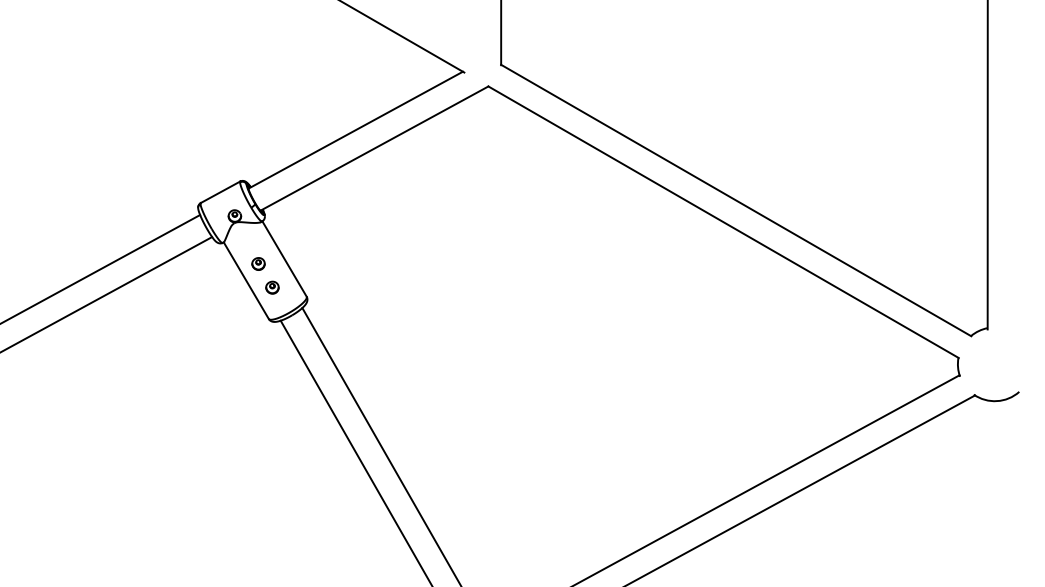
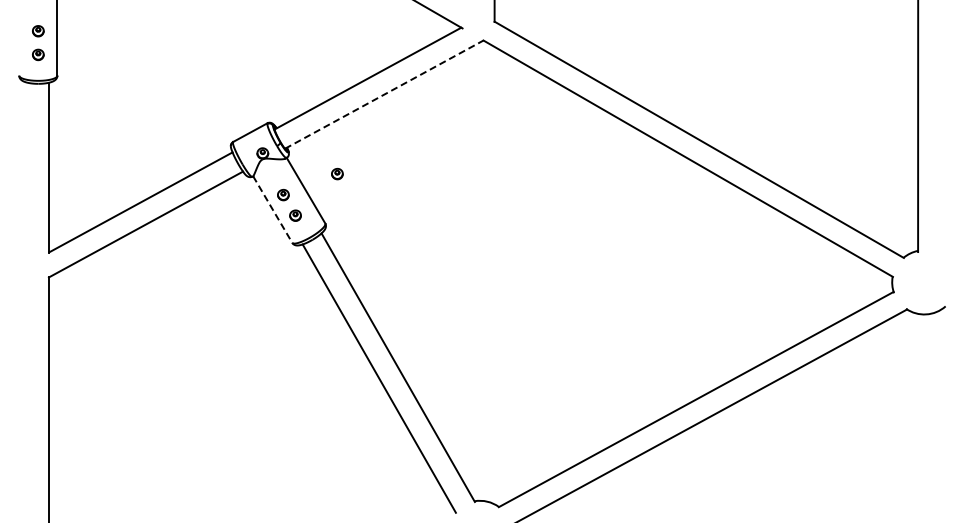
line: (374, 148) -> (384, 94), solid -> dashed
part: (320, 239) -> (337, 173), added
line: (246, 280) -> (272, 209), solid -> dashed

